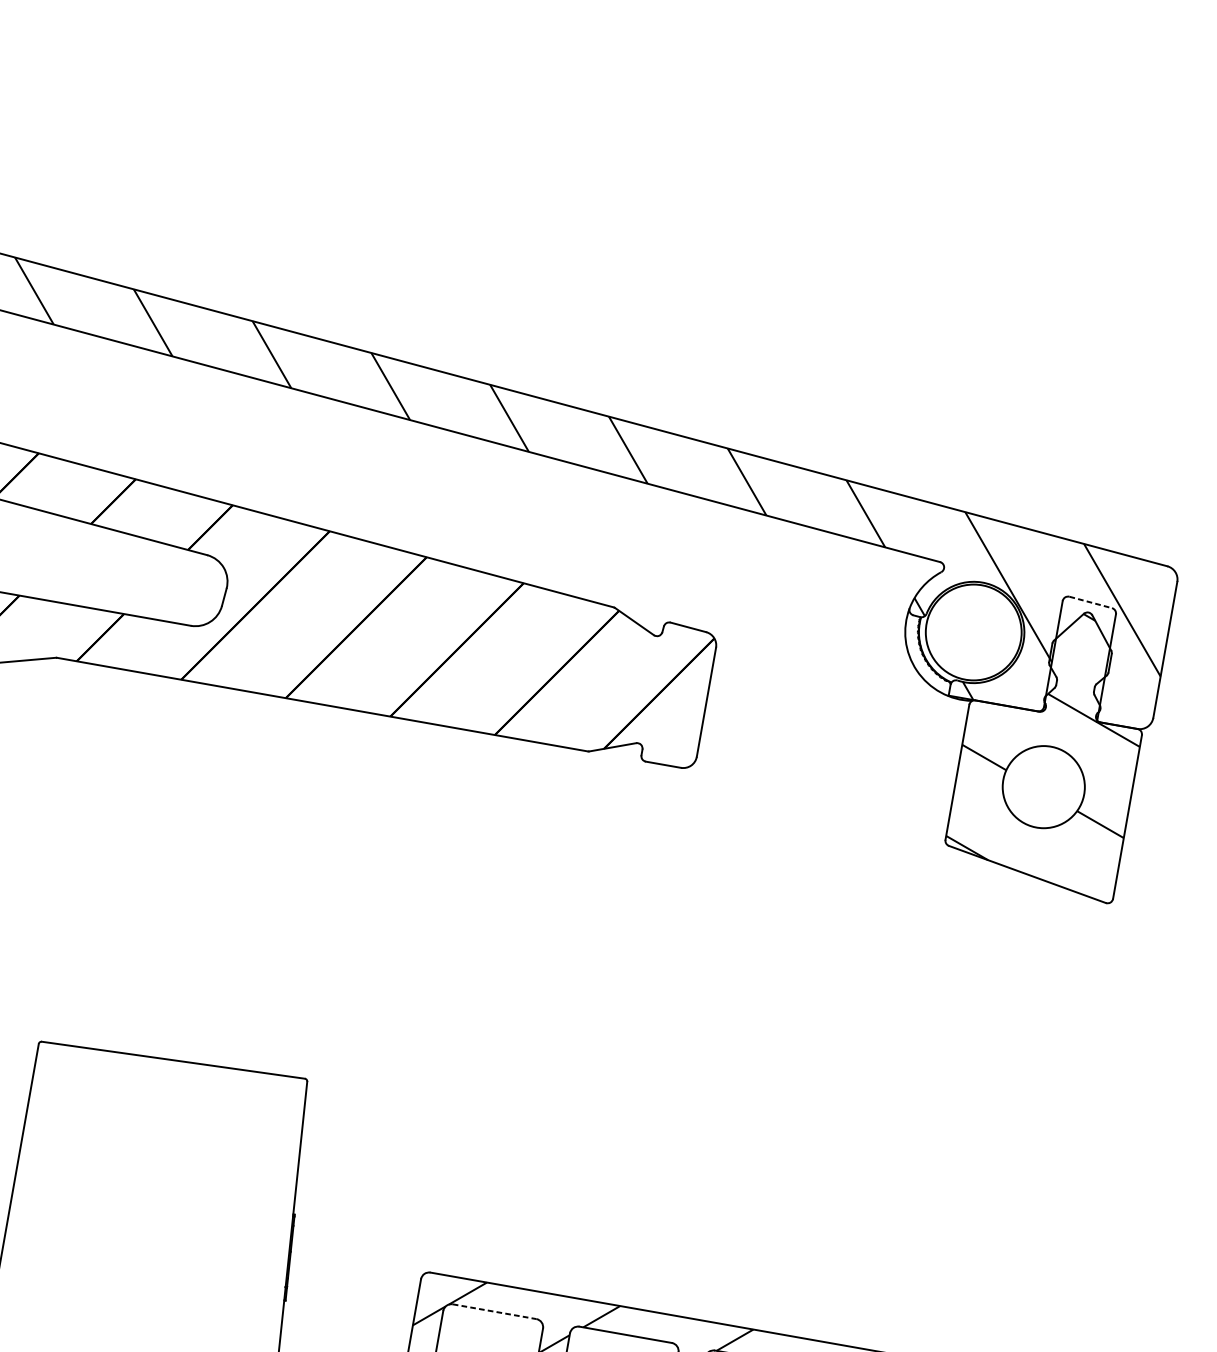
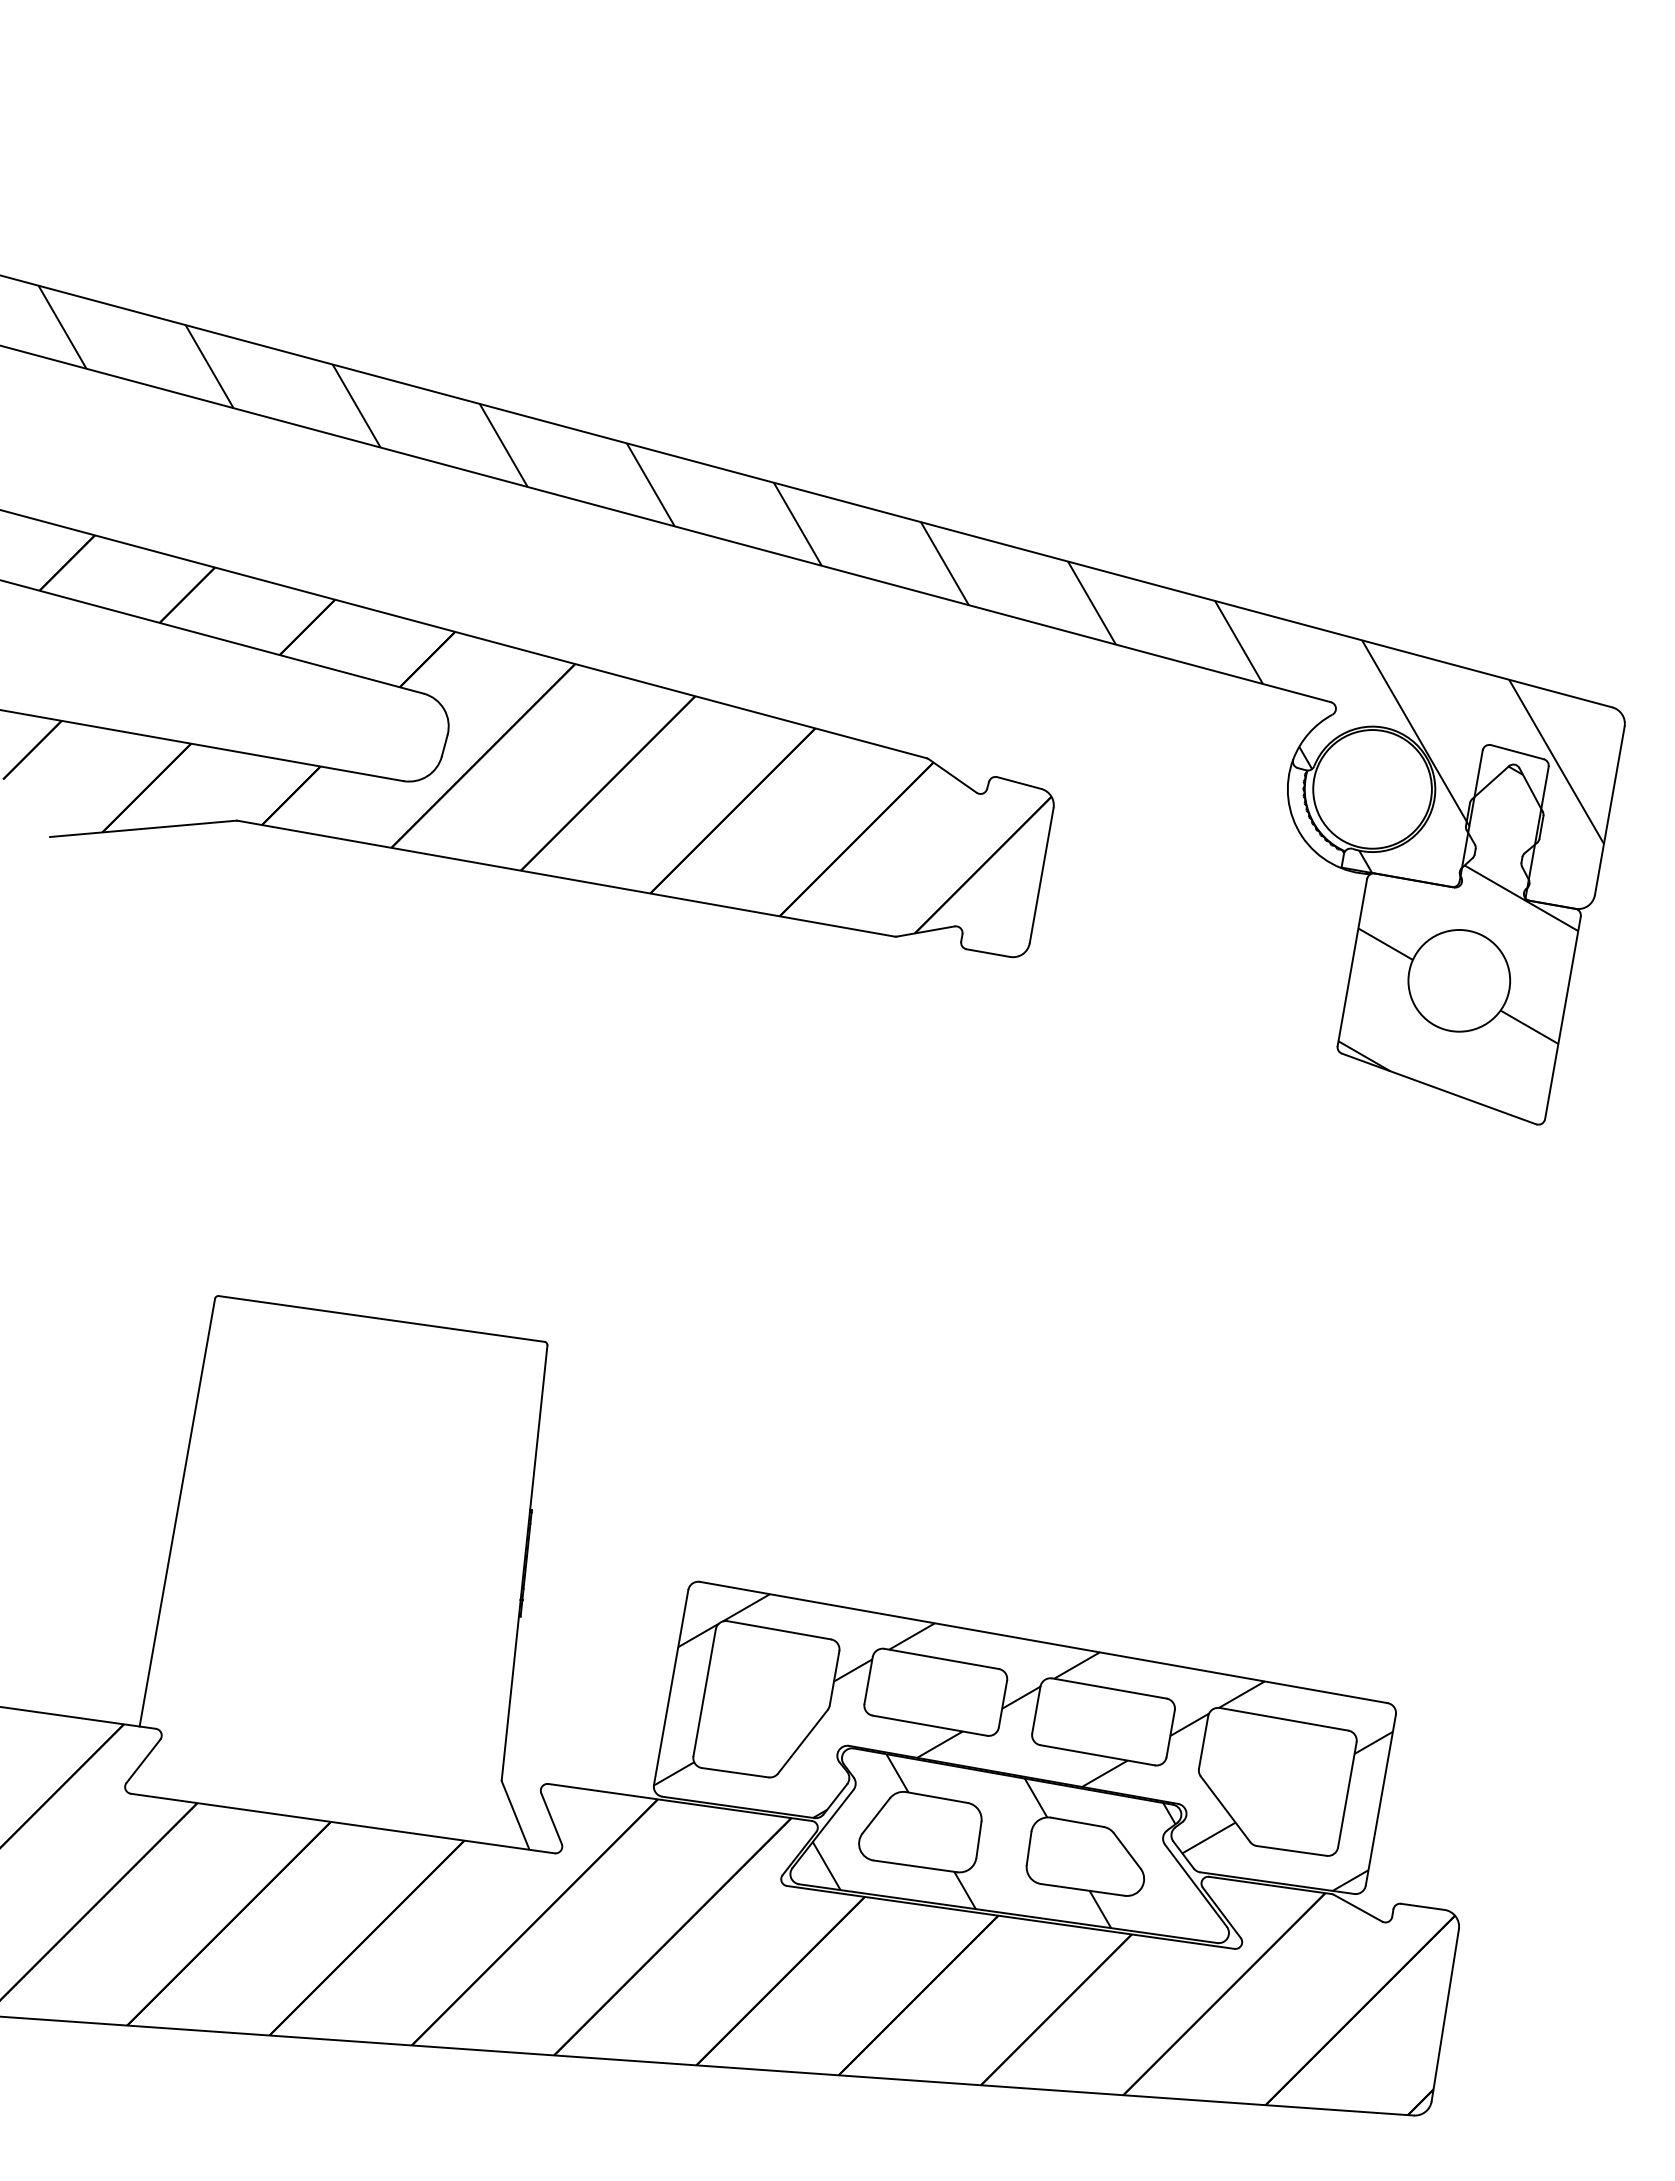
line: (1090, 602) -> (1517, 752), dashed -> solid
line: (494, 1311) -> (779, 1630), dashed -> solid

